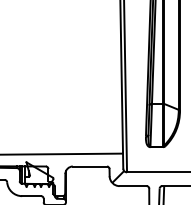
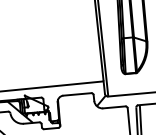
hatch: (19, 181) -> (20, 111), added

